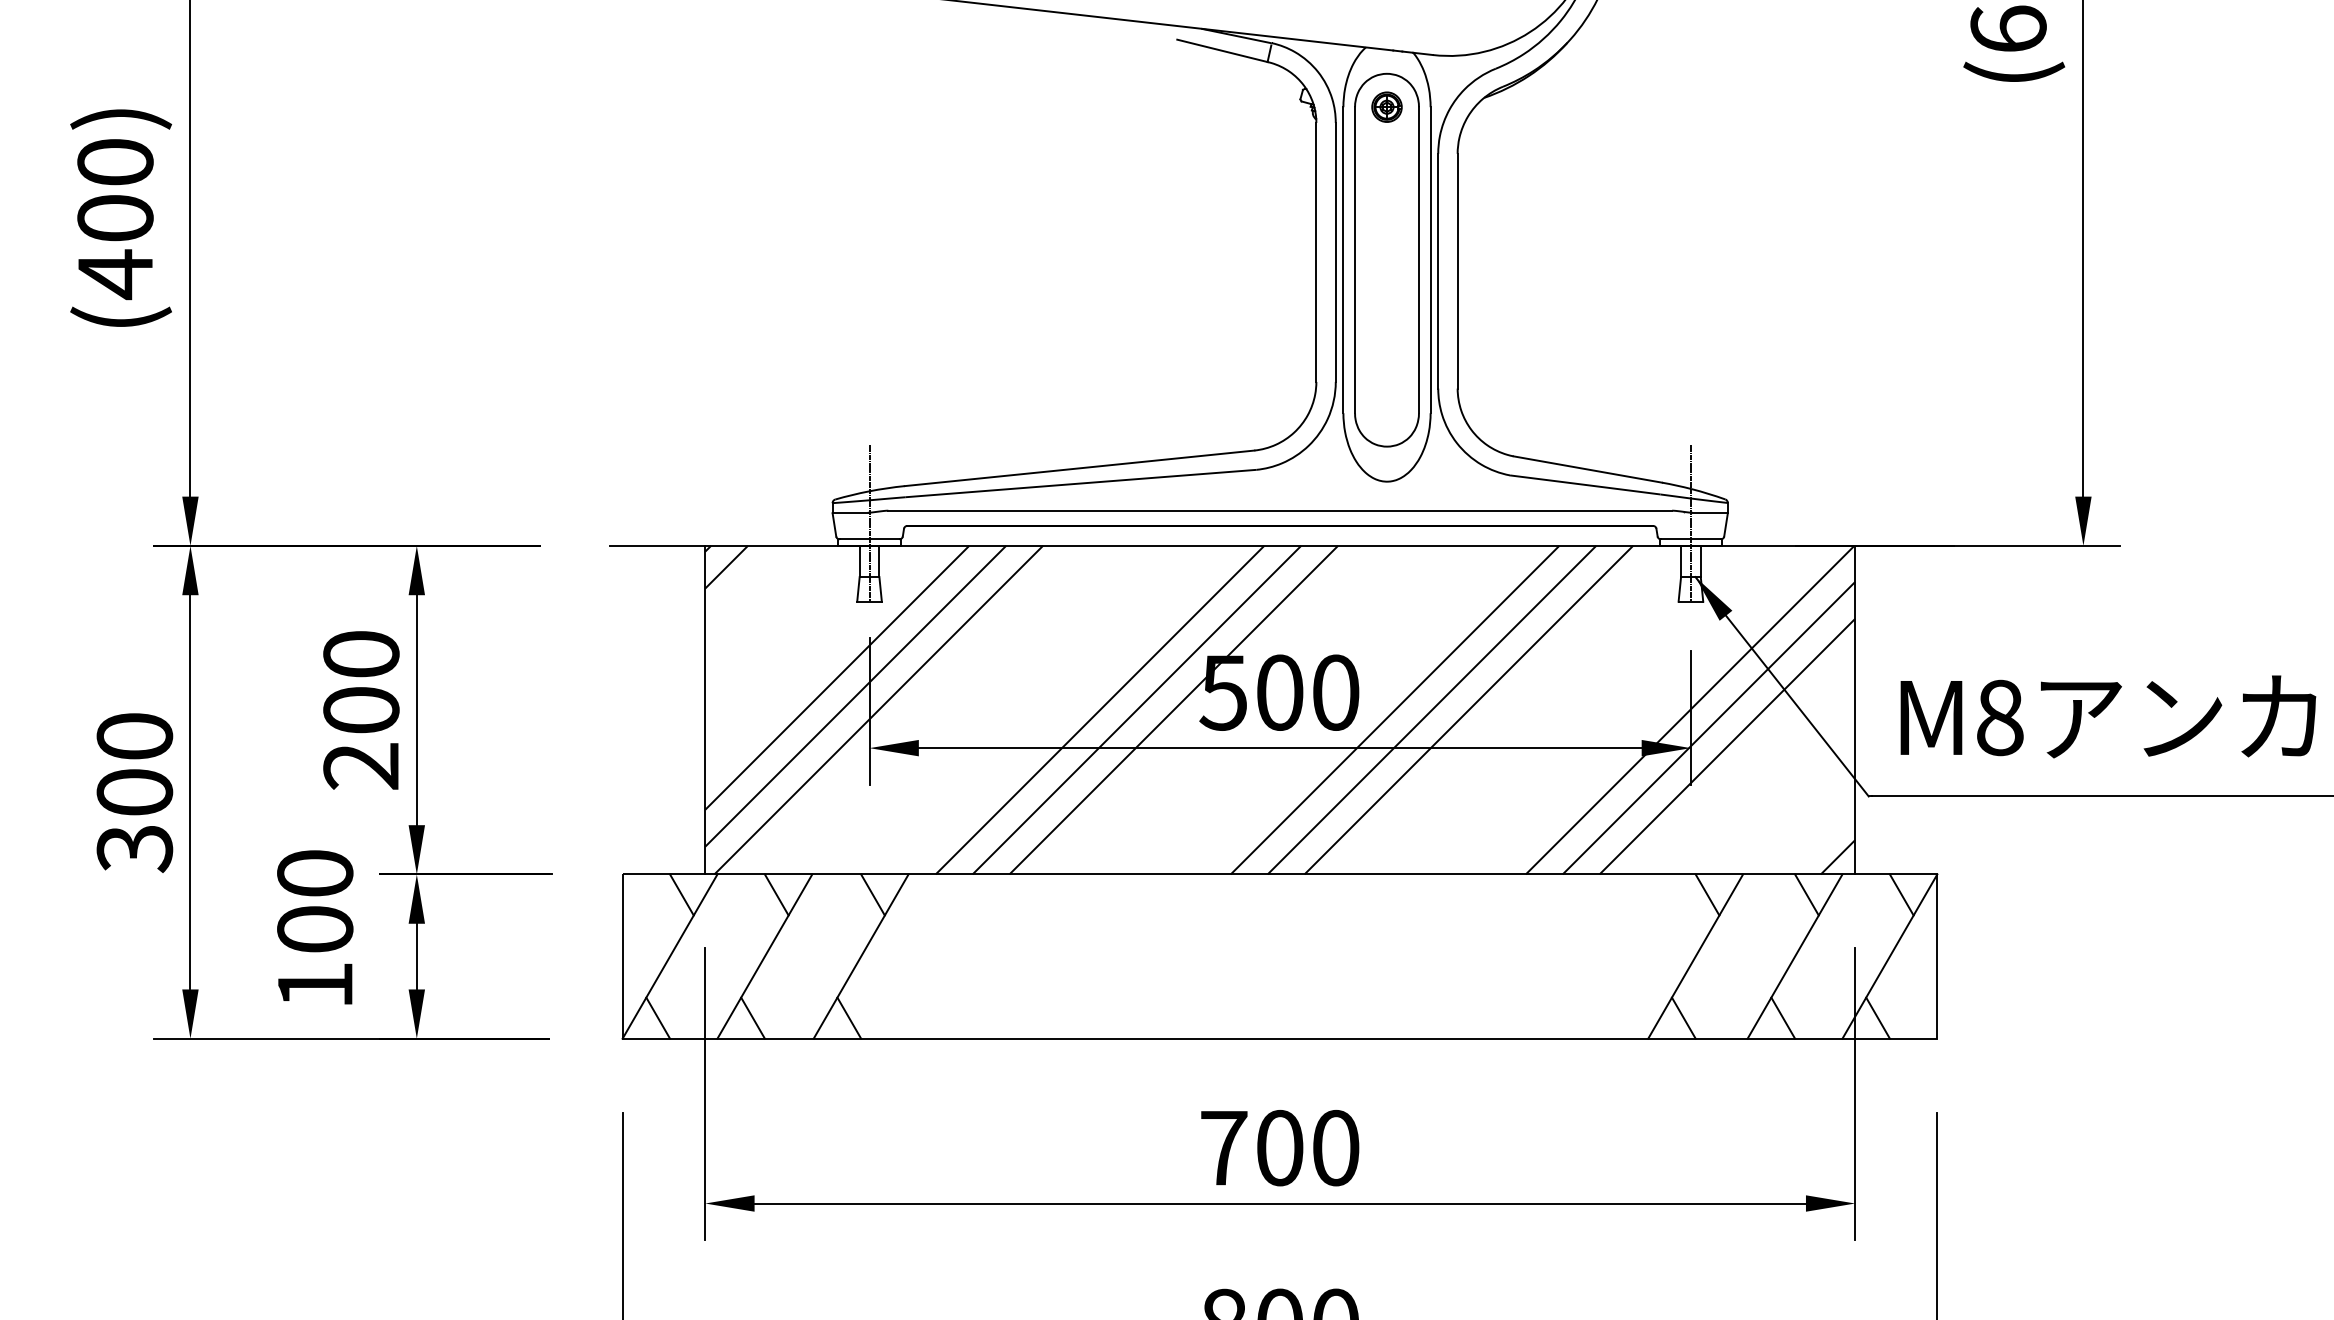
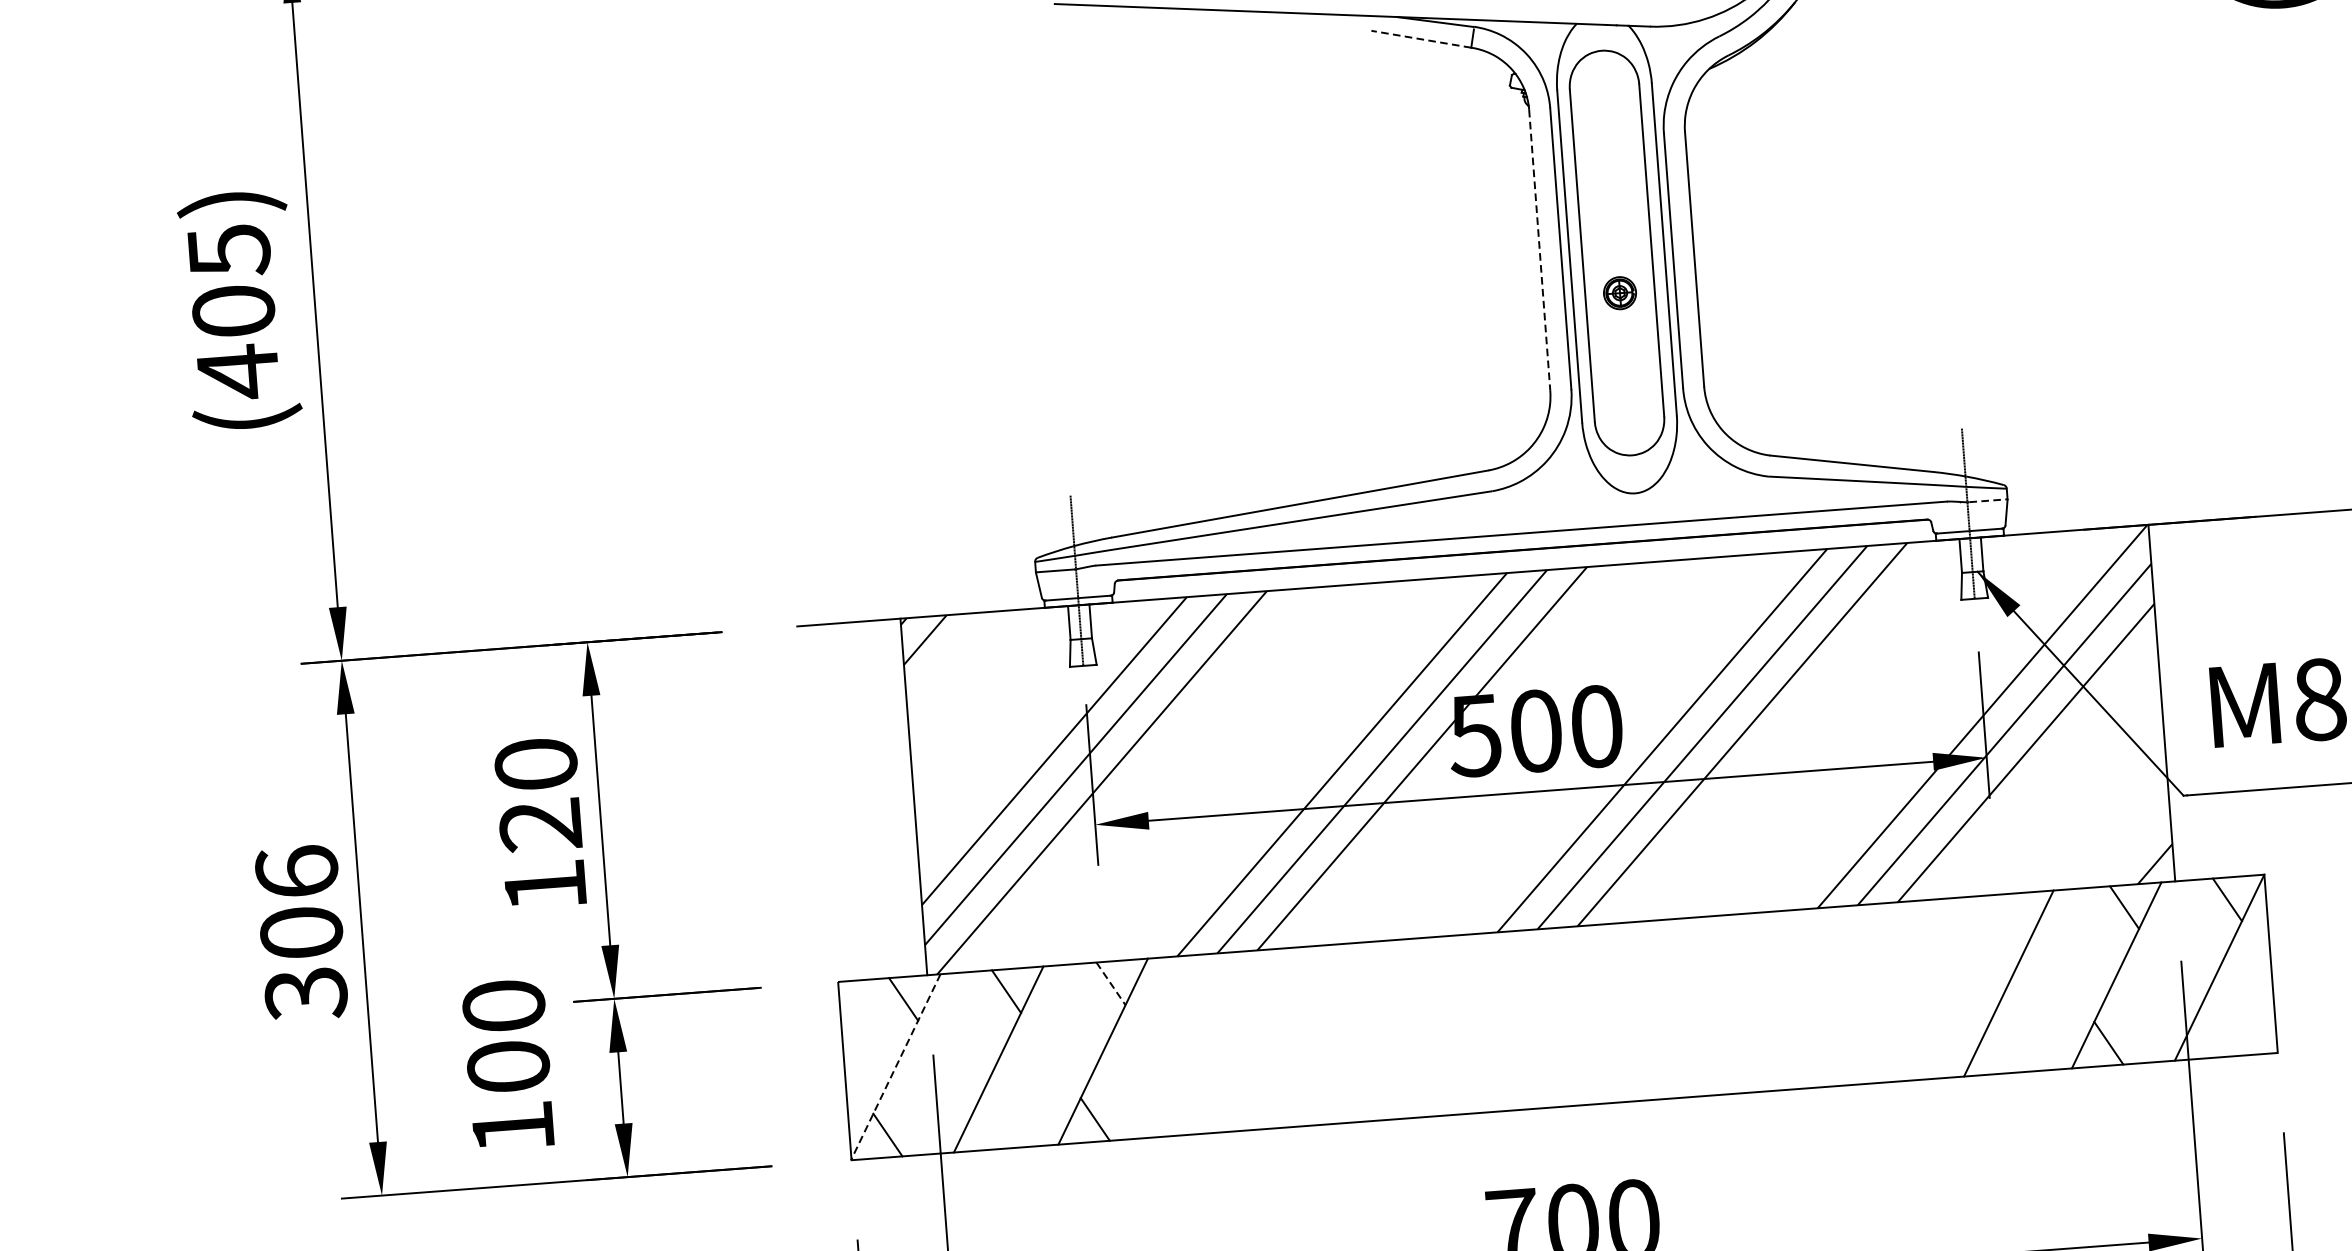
line: (1222, 50) -> (1421, 38), solid -> dashed
part: (1386, 106) -> (1619, 292), moved
text: (115, 163) -> (229, 251), (400) -> (405)
line: (1316, 252) -> (1539, 250), solid -> dashed
line: (1710, 512) -> (1988, 500), solid -> dashed
text: (134, 735) -> (296, 871), 300 -> 306
text: (361, 738) -> (543, 855), 200 -> 120
line: (873, 894) -> (1111, 983), solid -> dashed
line: (1707, 894) -> (2016, 915), removed
line: (670, 956) -> (896, 1067), solid -> dashed
line: (752, 1017) -> (990, 1126), removed
line: (1683, 1017) -> (2000, 1050), removed
line: (1877, 1017) -> (2211, 1034), removed

